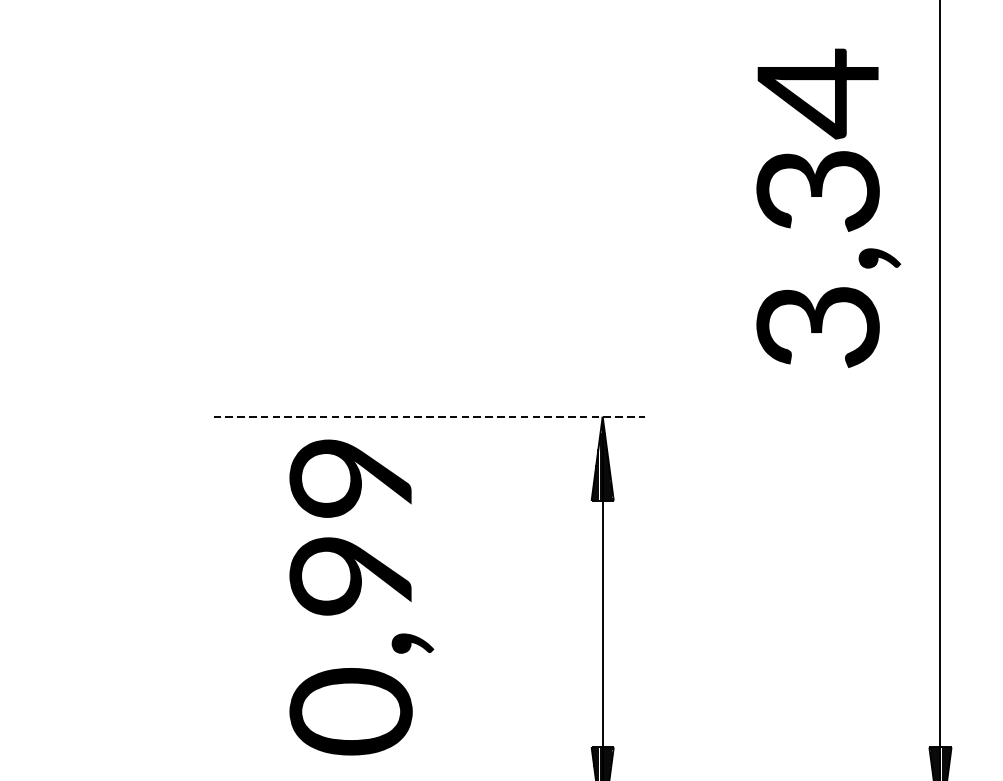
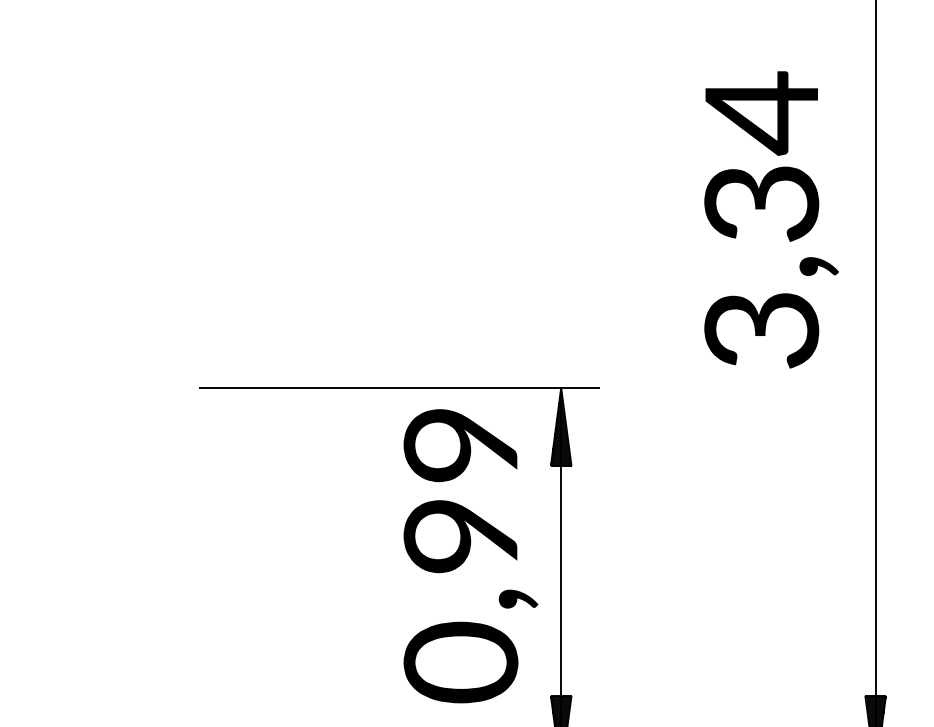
text: (828, 207) -> (771, 219), moved
line: (428, 416) -> (399, 387), dashed -> solid
text: (361, 597) -> (470, 556), moved

